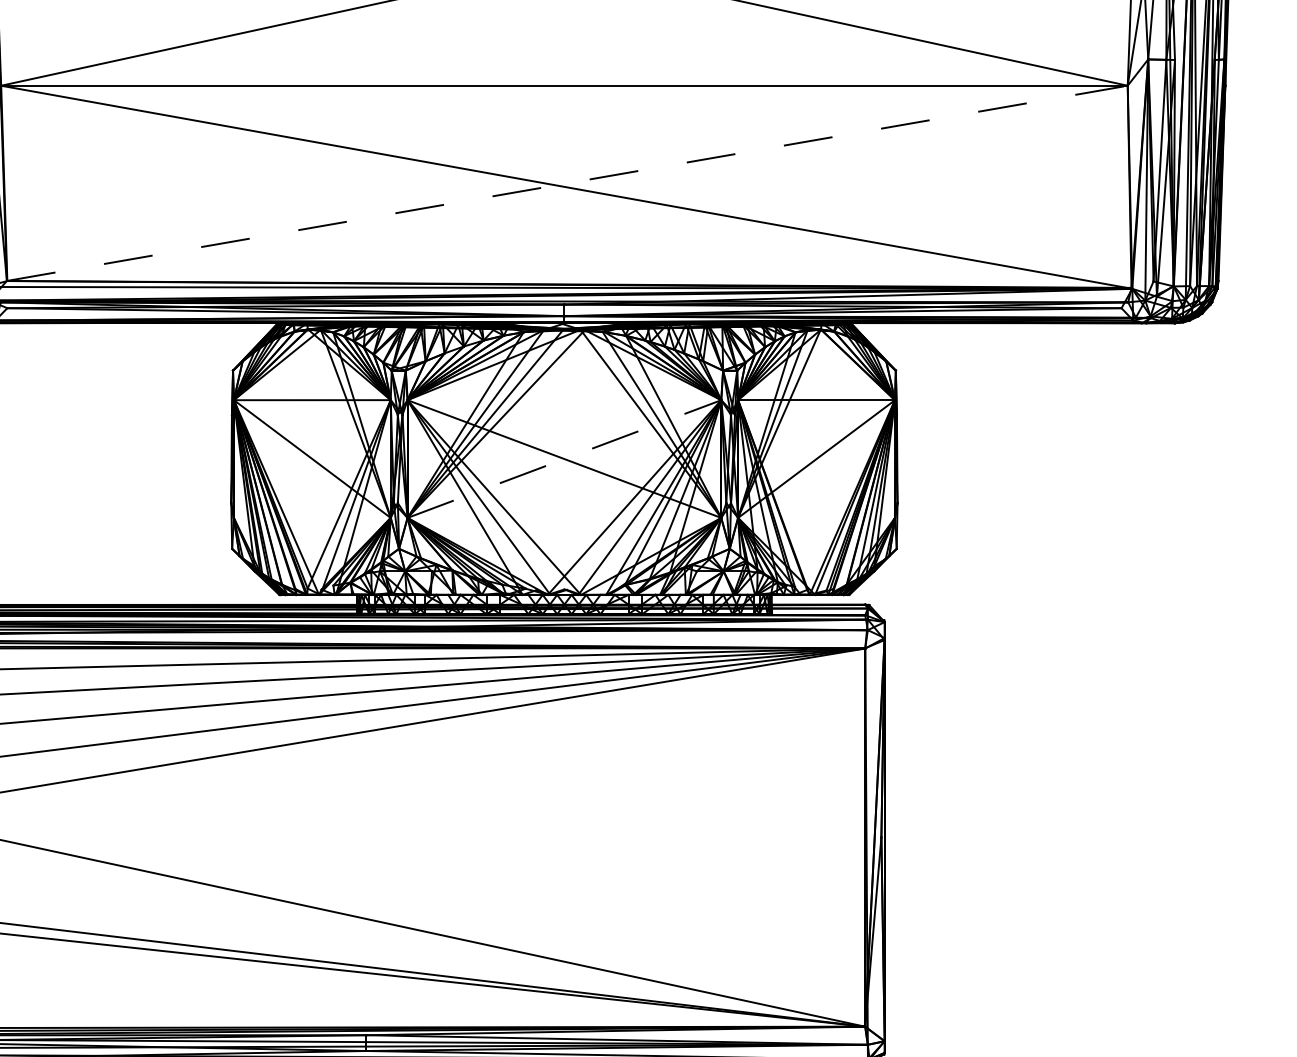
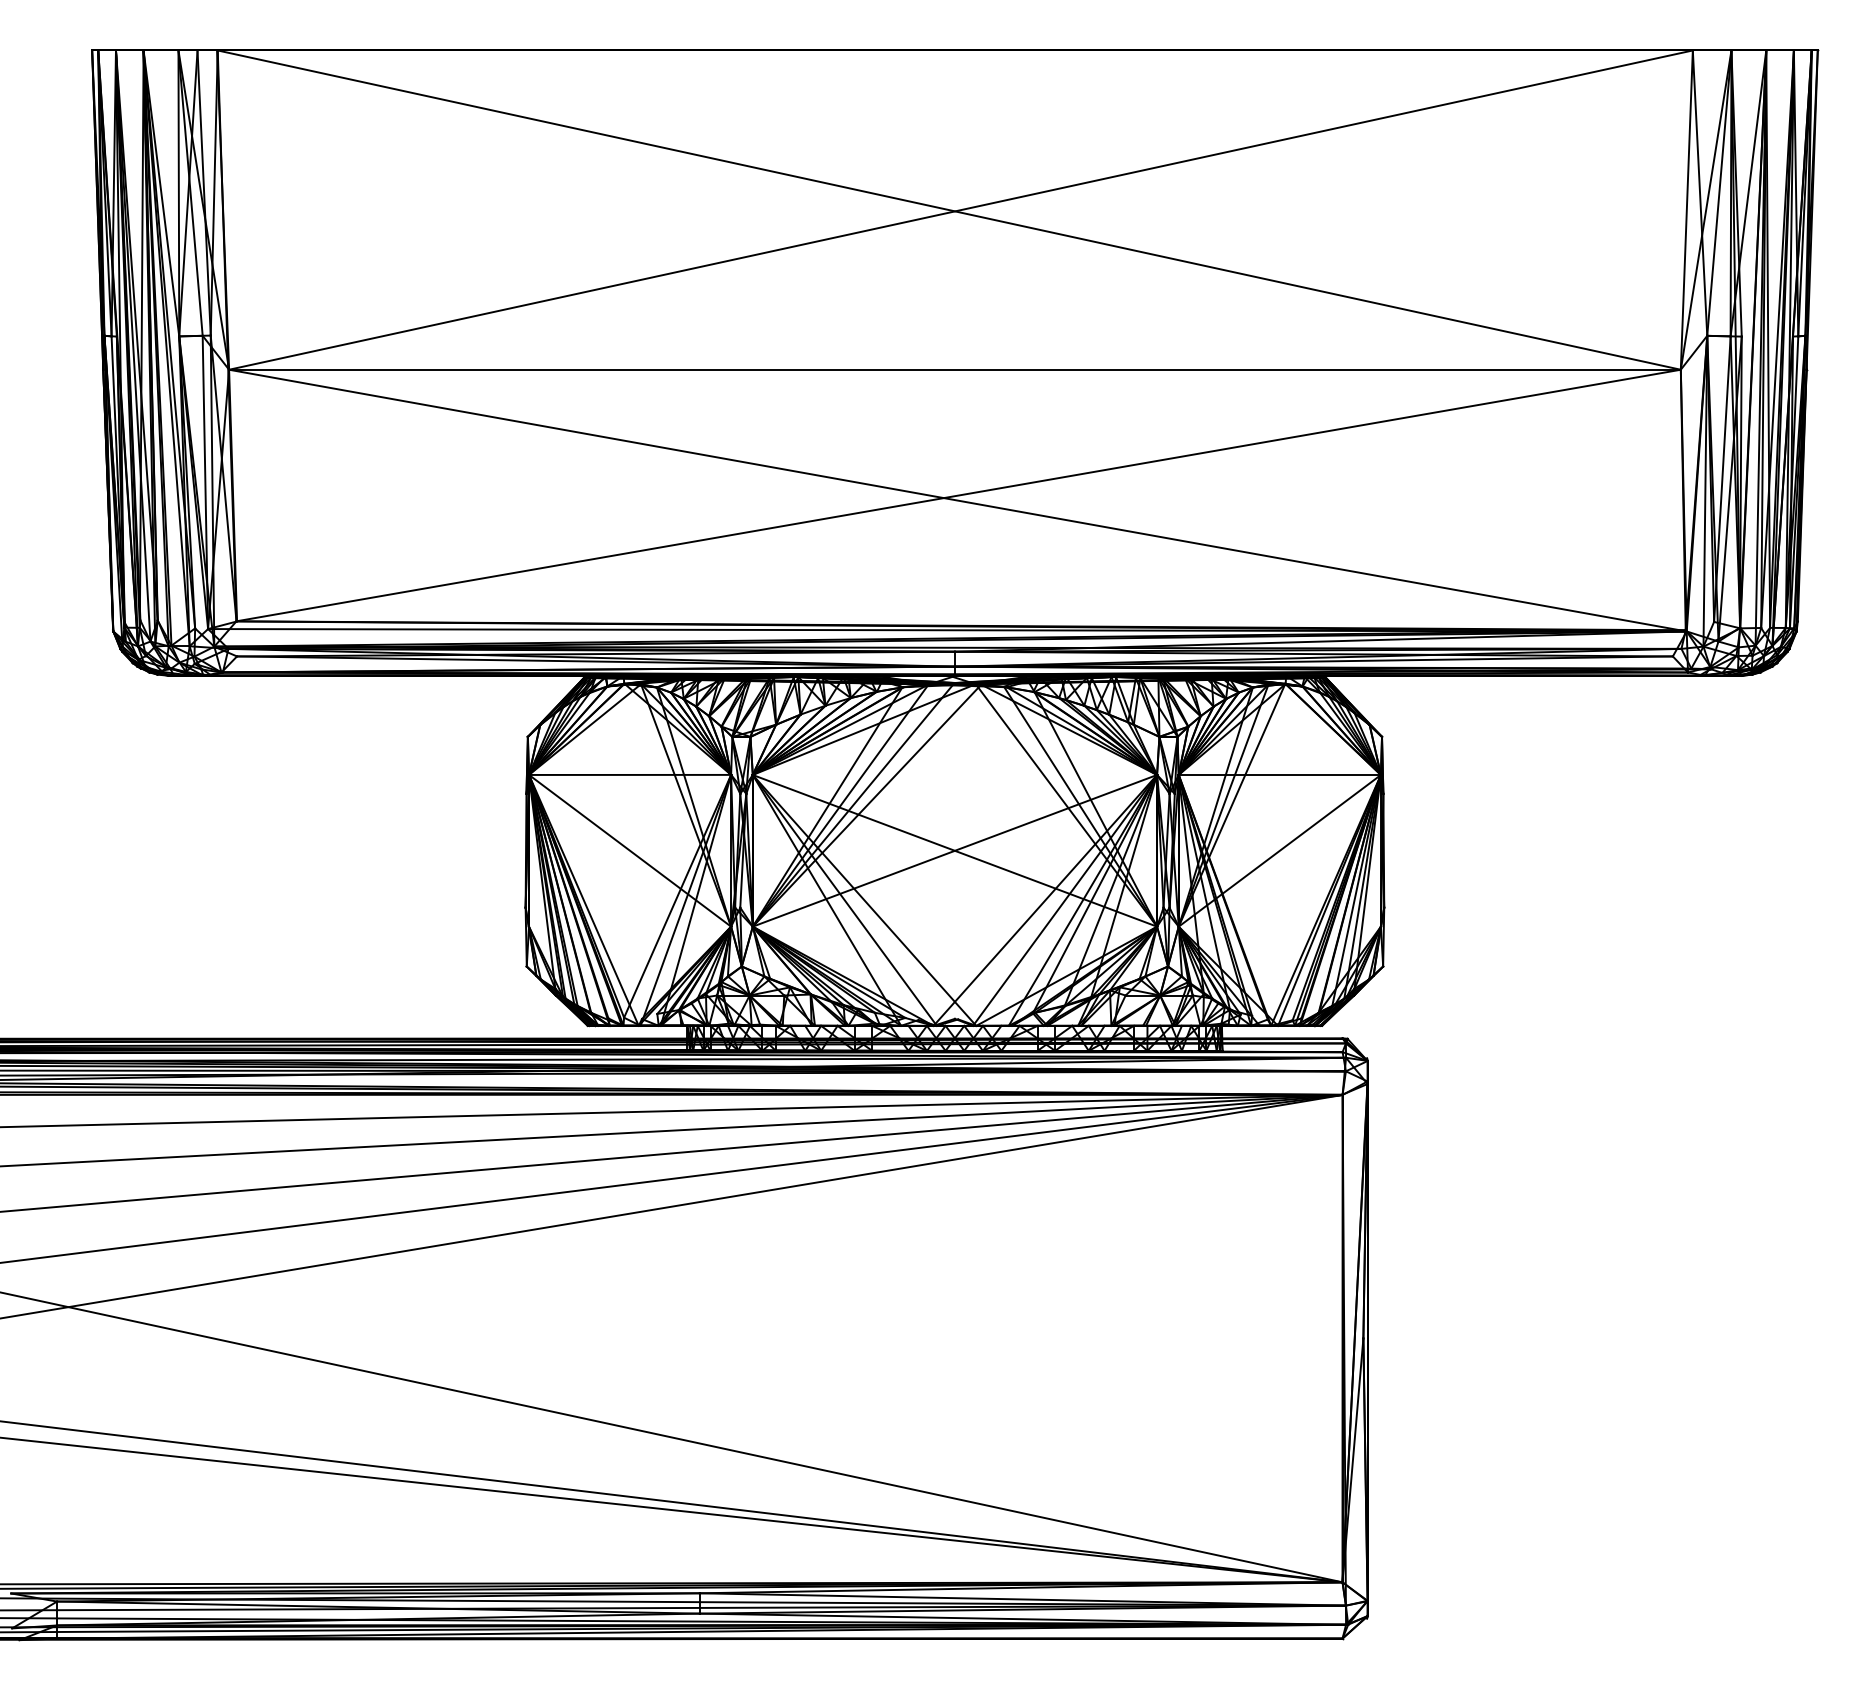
line: (567, 183) -> (959, 495), dashed -> solid
line: (564, 458) -> (954, 850), dashed -> solid

